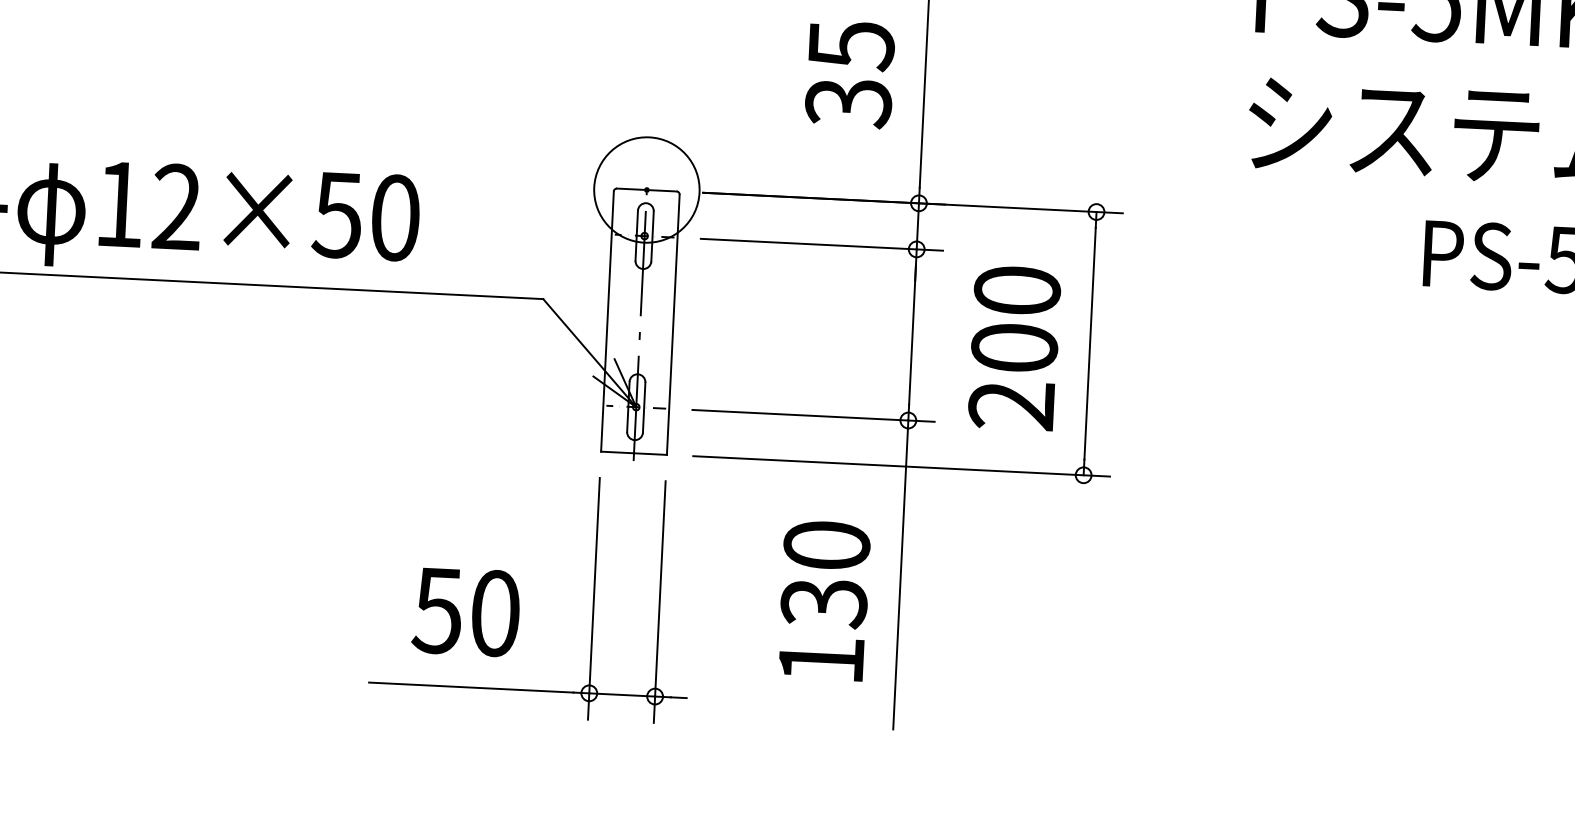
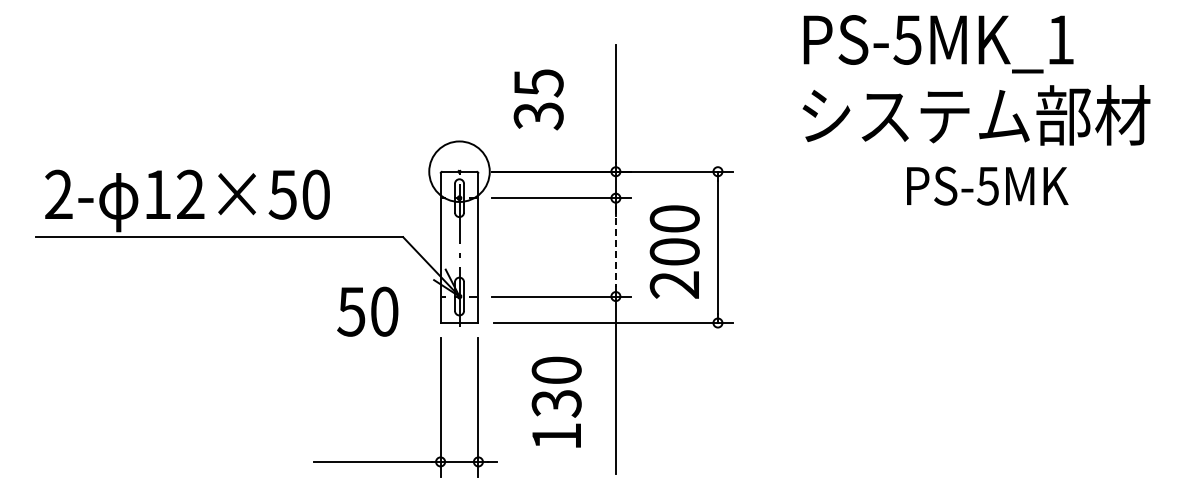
text: (849, 73) -> (538, 99), moved
line: (911, 335) -> (615, 247), solid -> dashed
text: (823, 599) -> (556, 401), moved
text: (465, 611) -> (367, 311), moved

